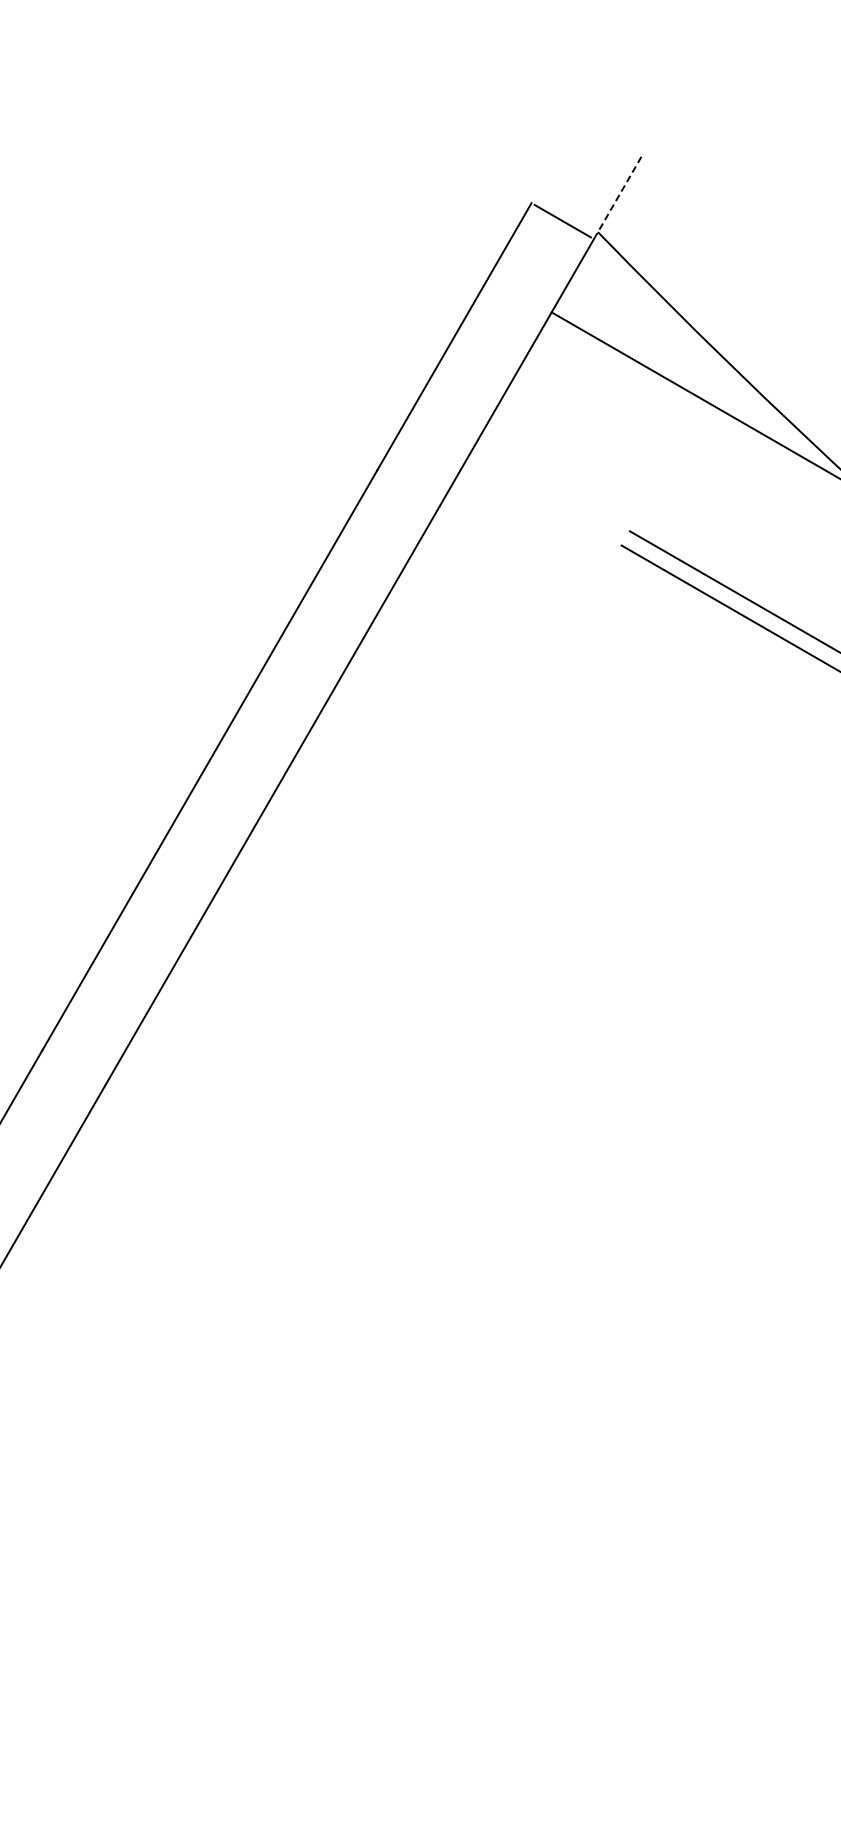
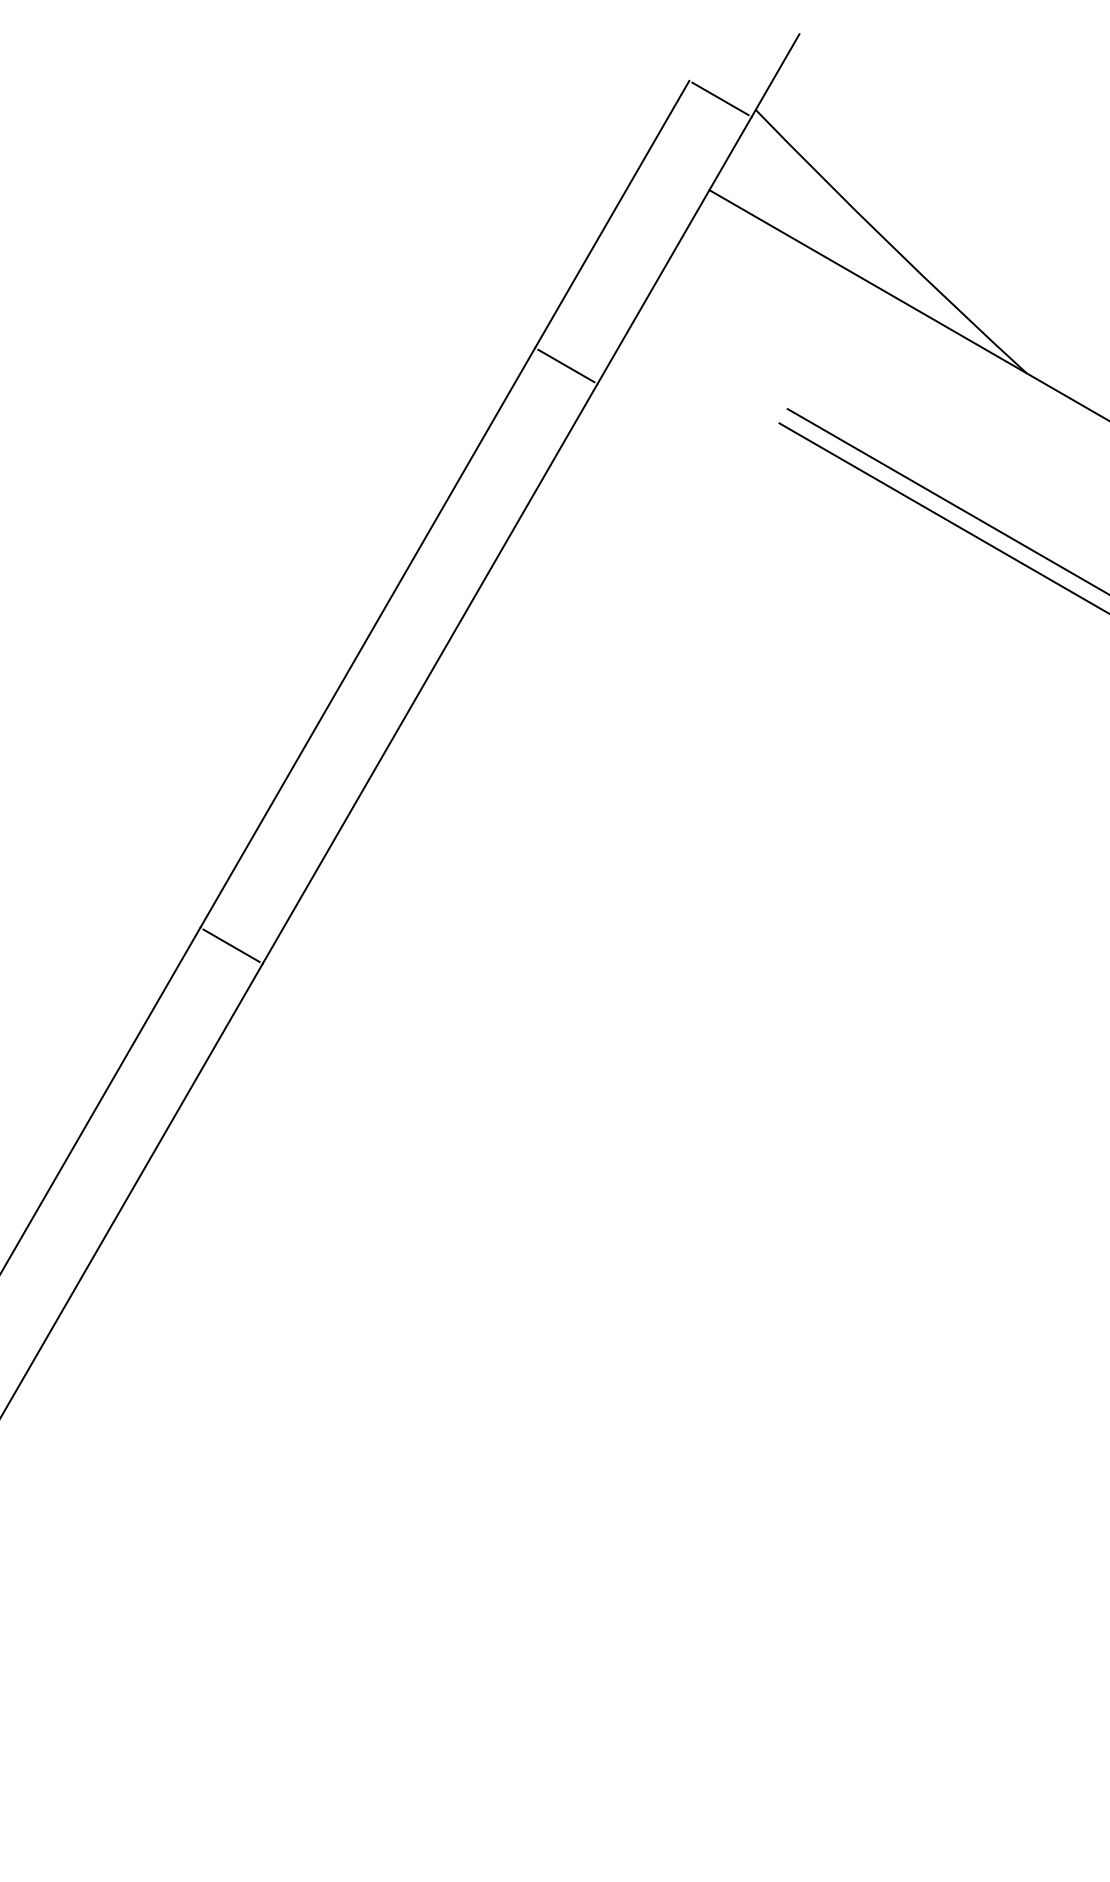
line: (617, 197) -> (775, 75), dashed -> solid
line: (408, 487) -> (566, 365), added
line: (73, 1067) -> (231, 945), added

